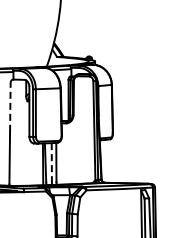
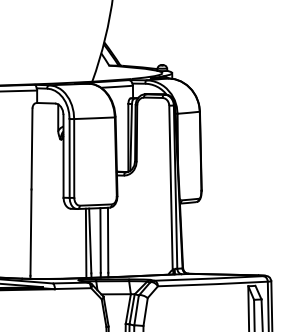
line: (10, 106) -> (32, 147), dashed -> solid
line: (51, 162) -> (100, 240), dashed -> solid

